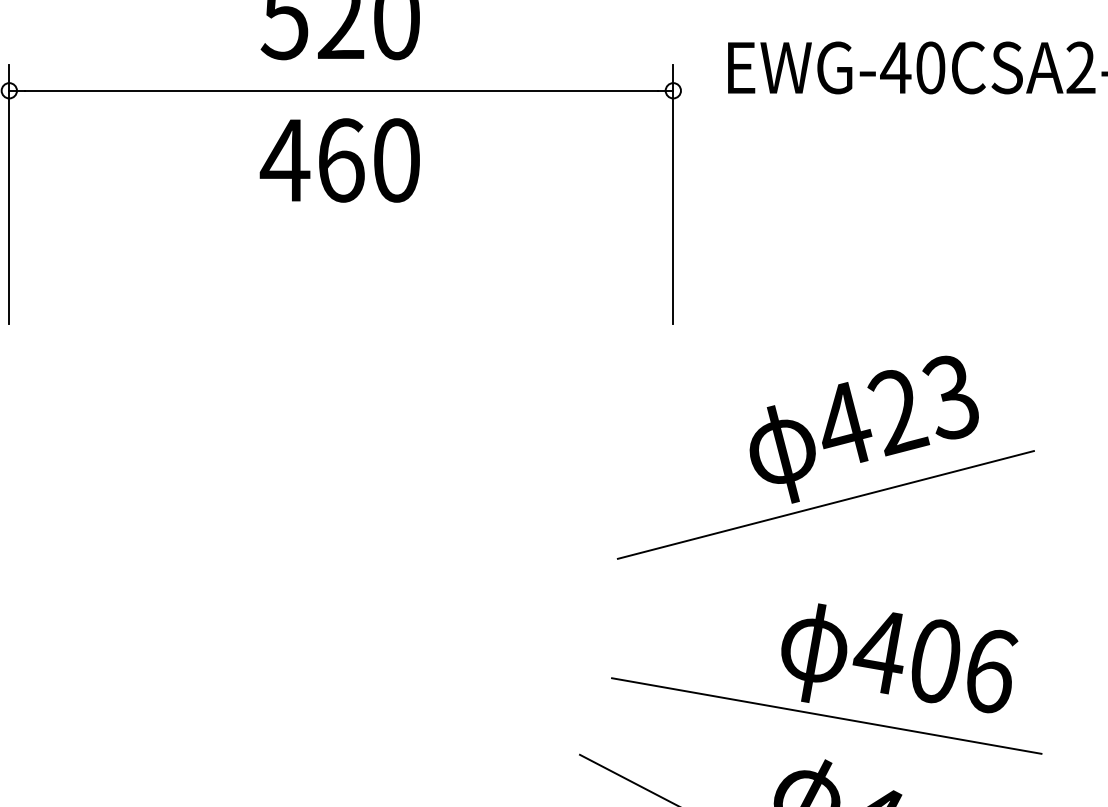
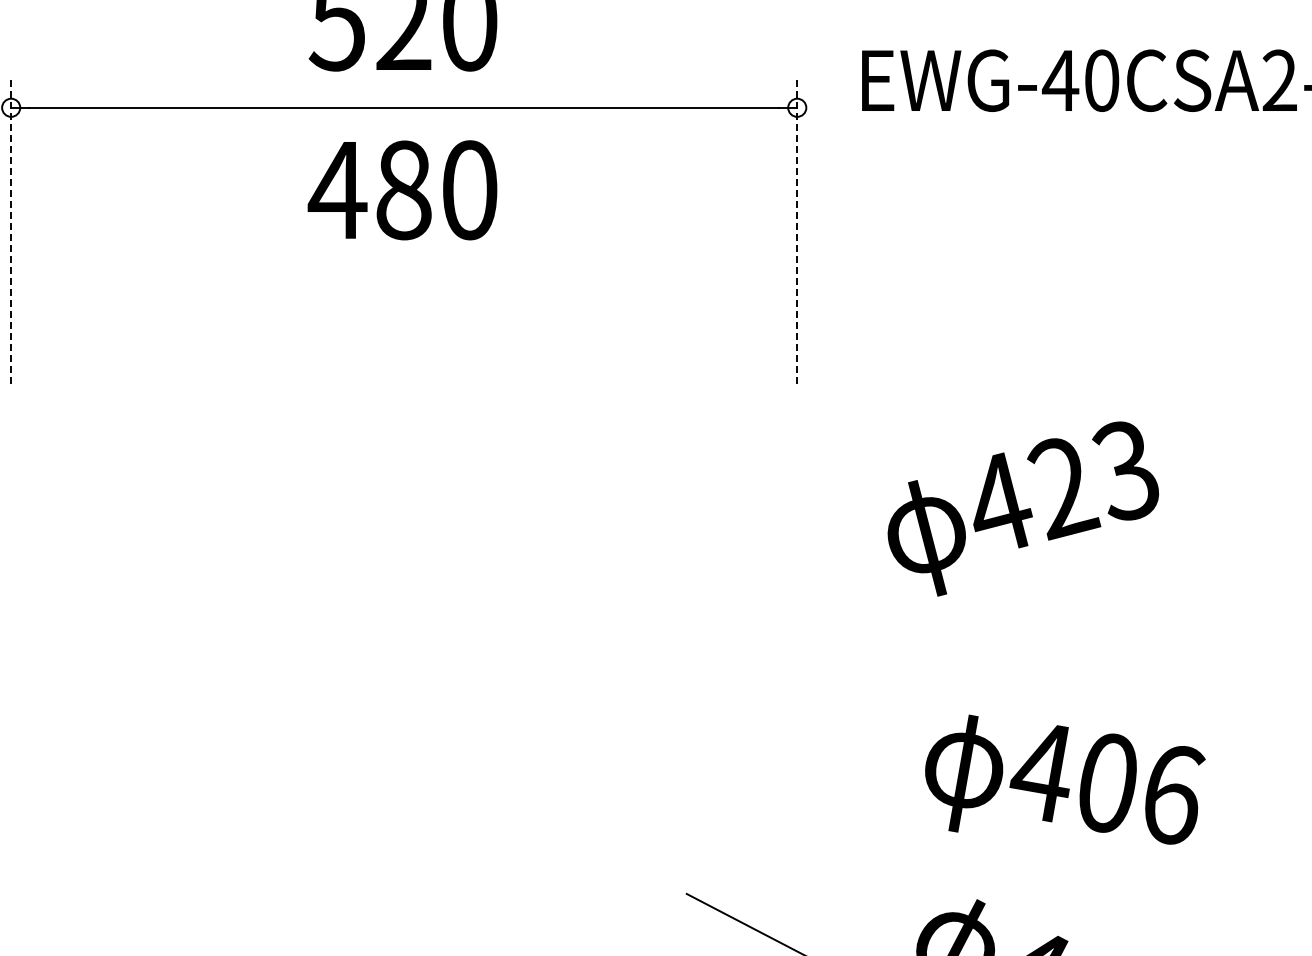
text: (340, 160) -> (403, 190), 460 -> 480
line: (9, 194) -> (11, 230), solid -> dashed
line: (673, 194) -> (797, 230), solid -> dashed
line: (825, 504) -> (977, 597), removed
line: (826, 715) -> (978, 847), removed

